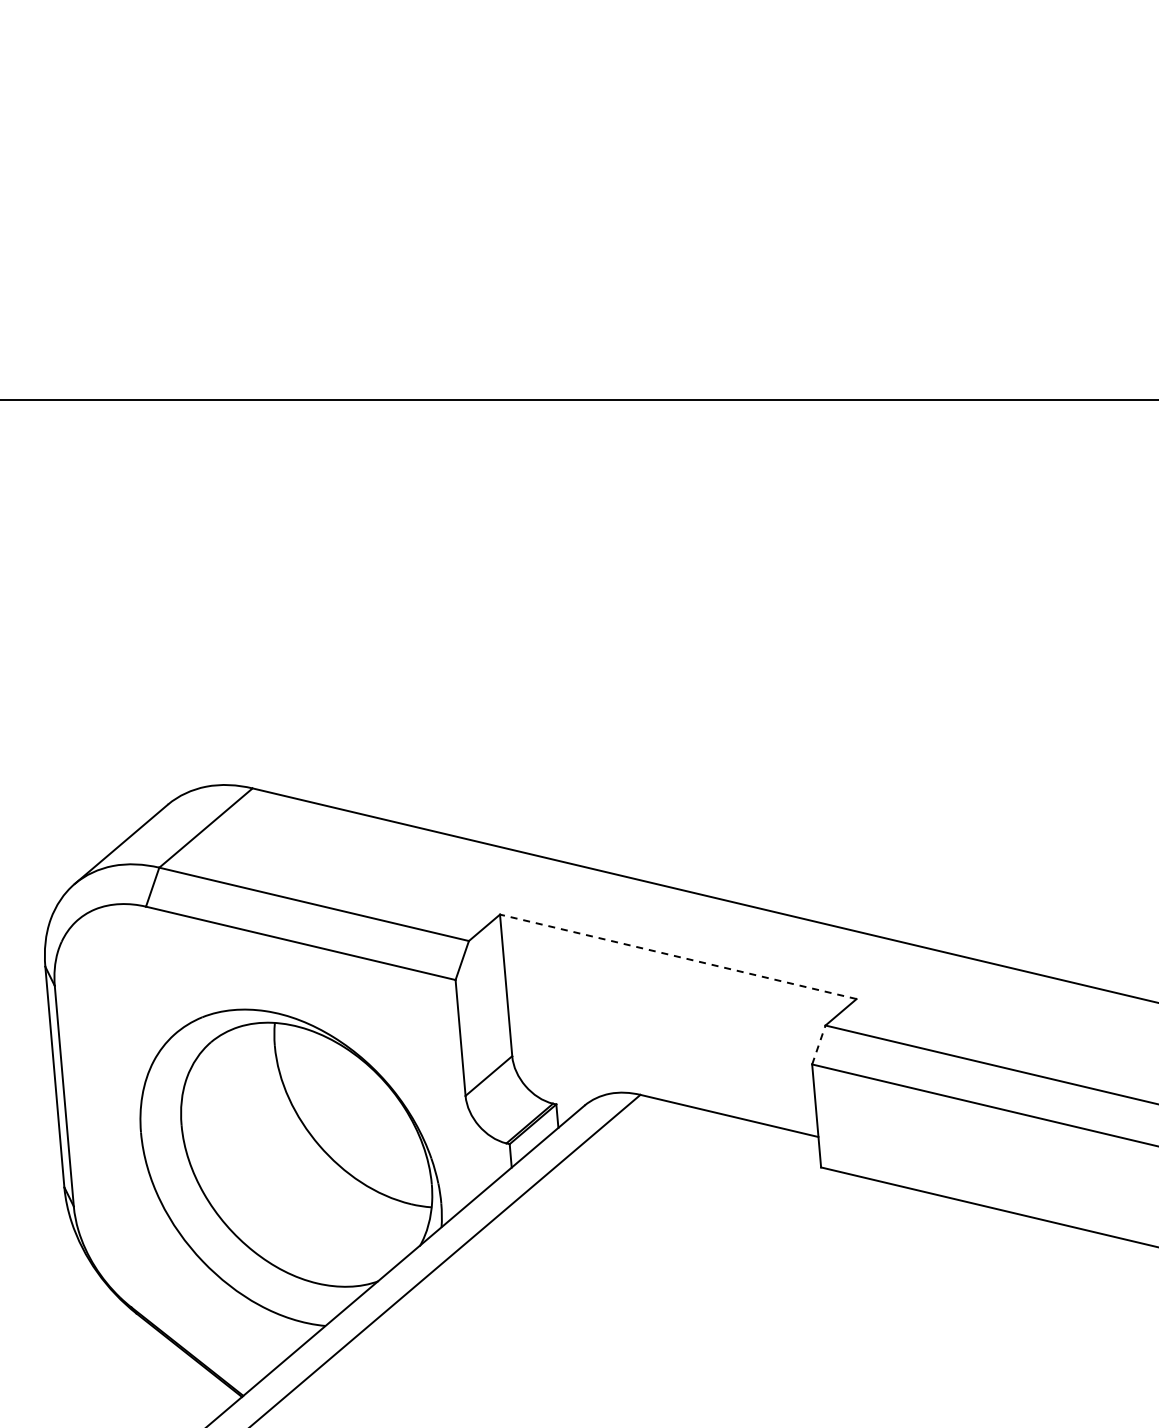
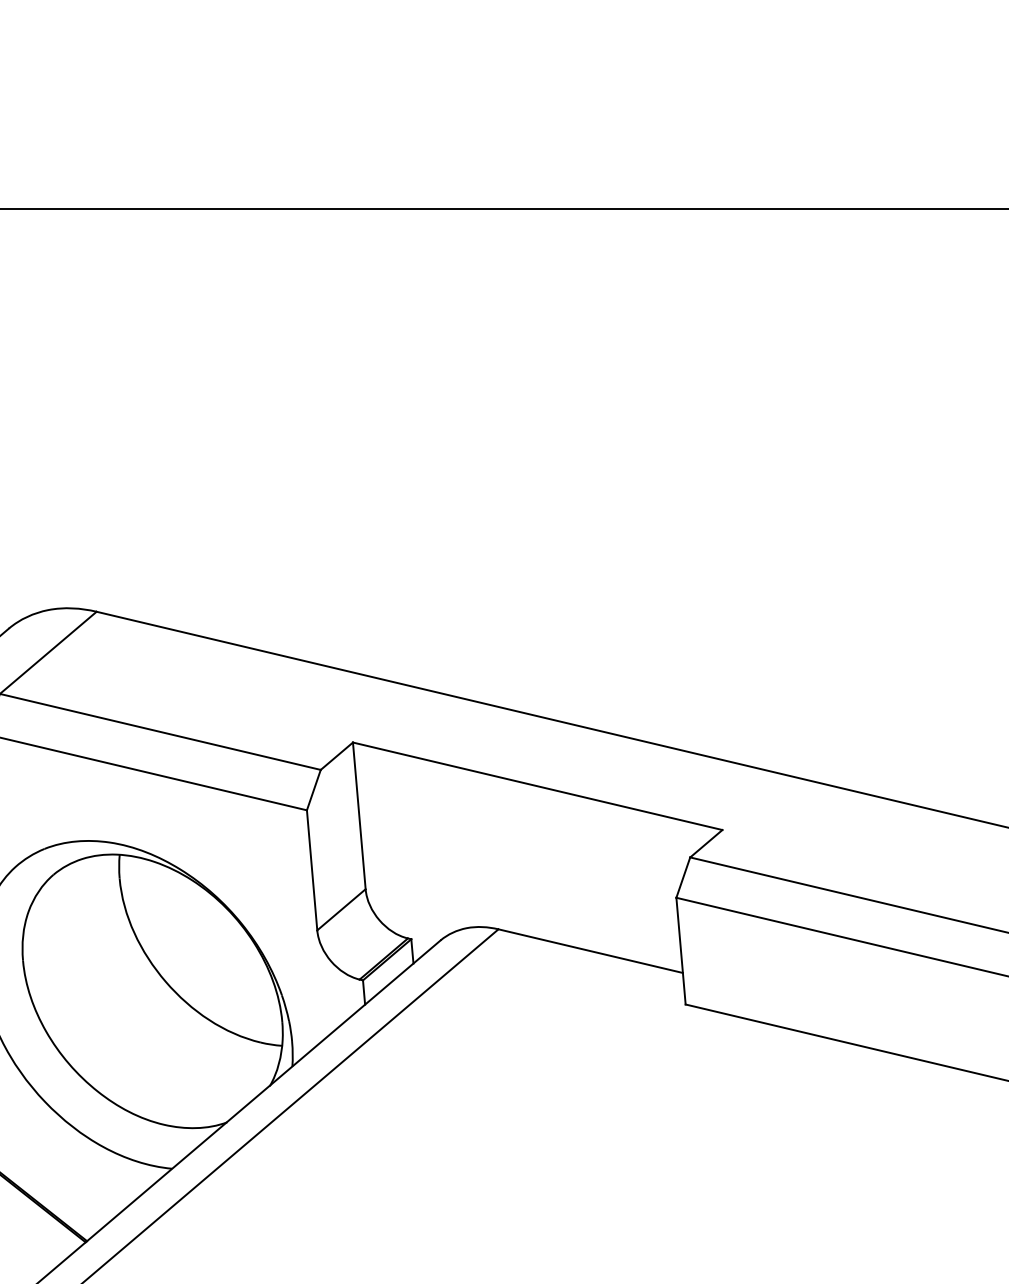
line: (677, 956) -> (536, 785), dashed -> solid
line: (818, 1044) -> (682, 877), dashed -> solid

